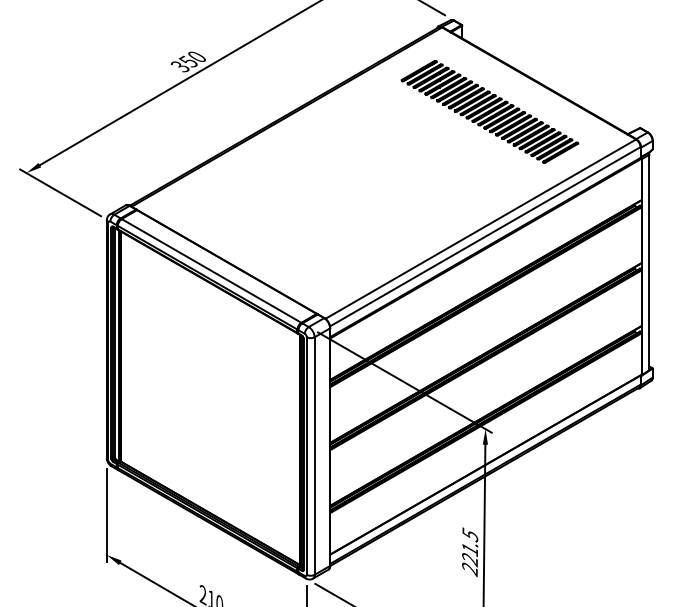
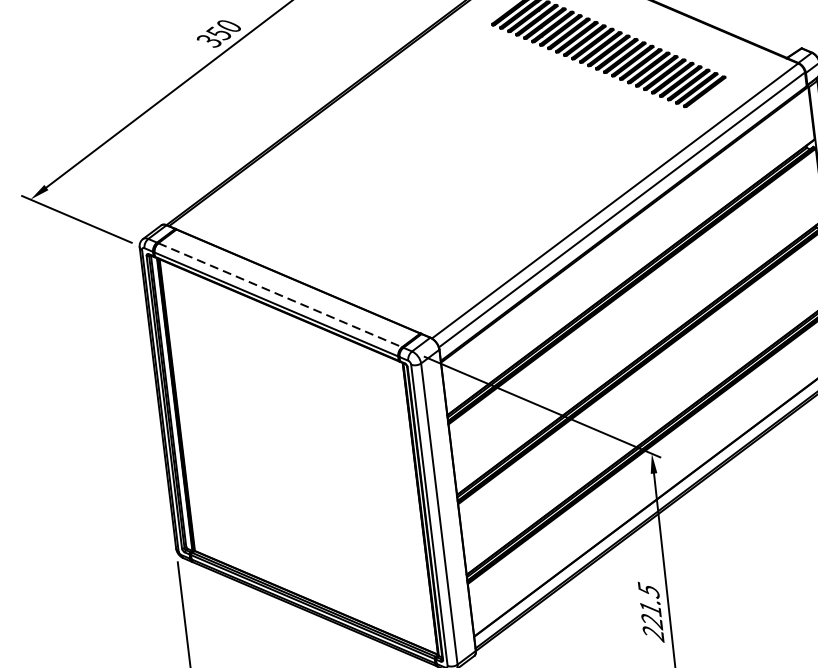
line: (211, 270) -> (280, 294), solid -> dashed

